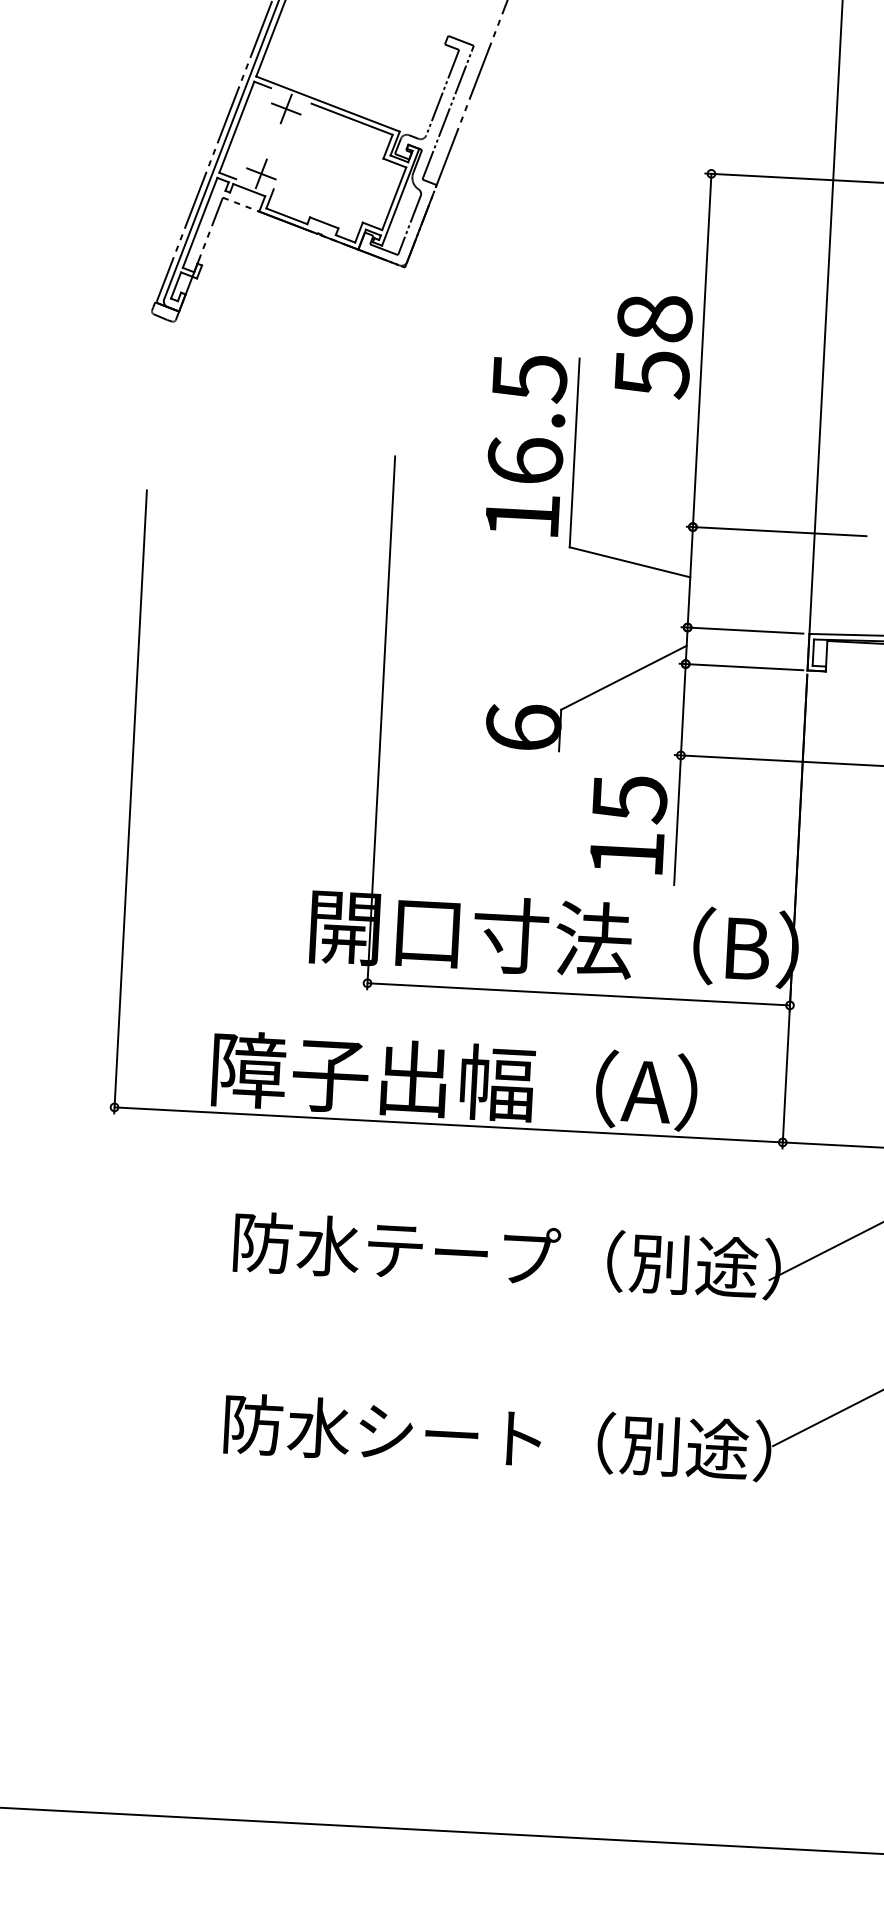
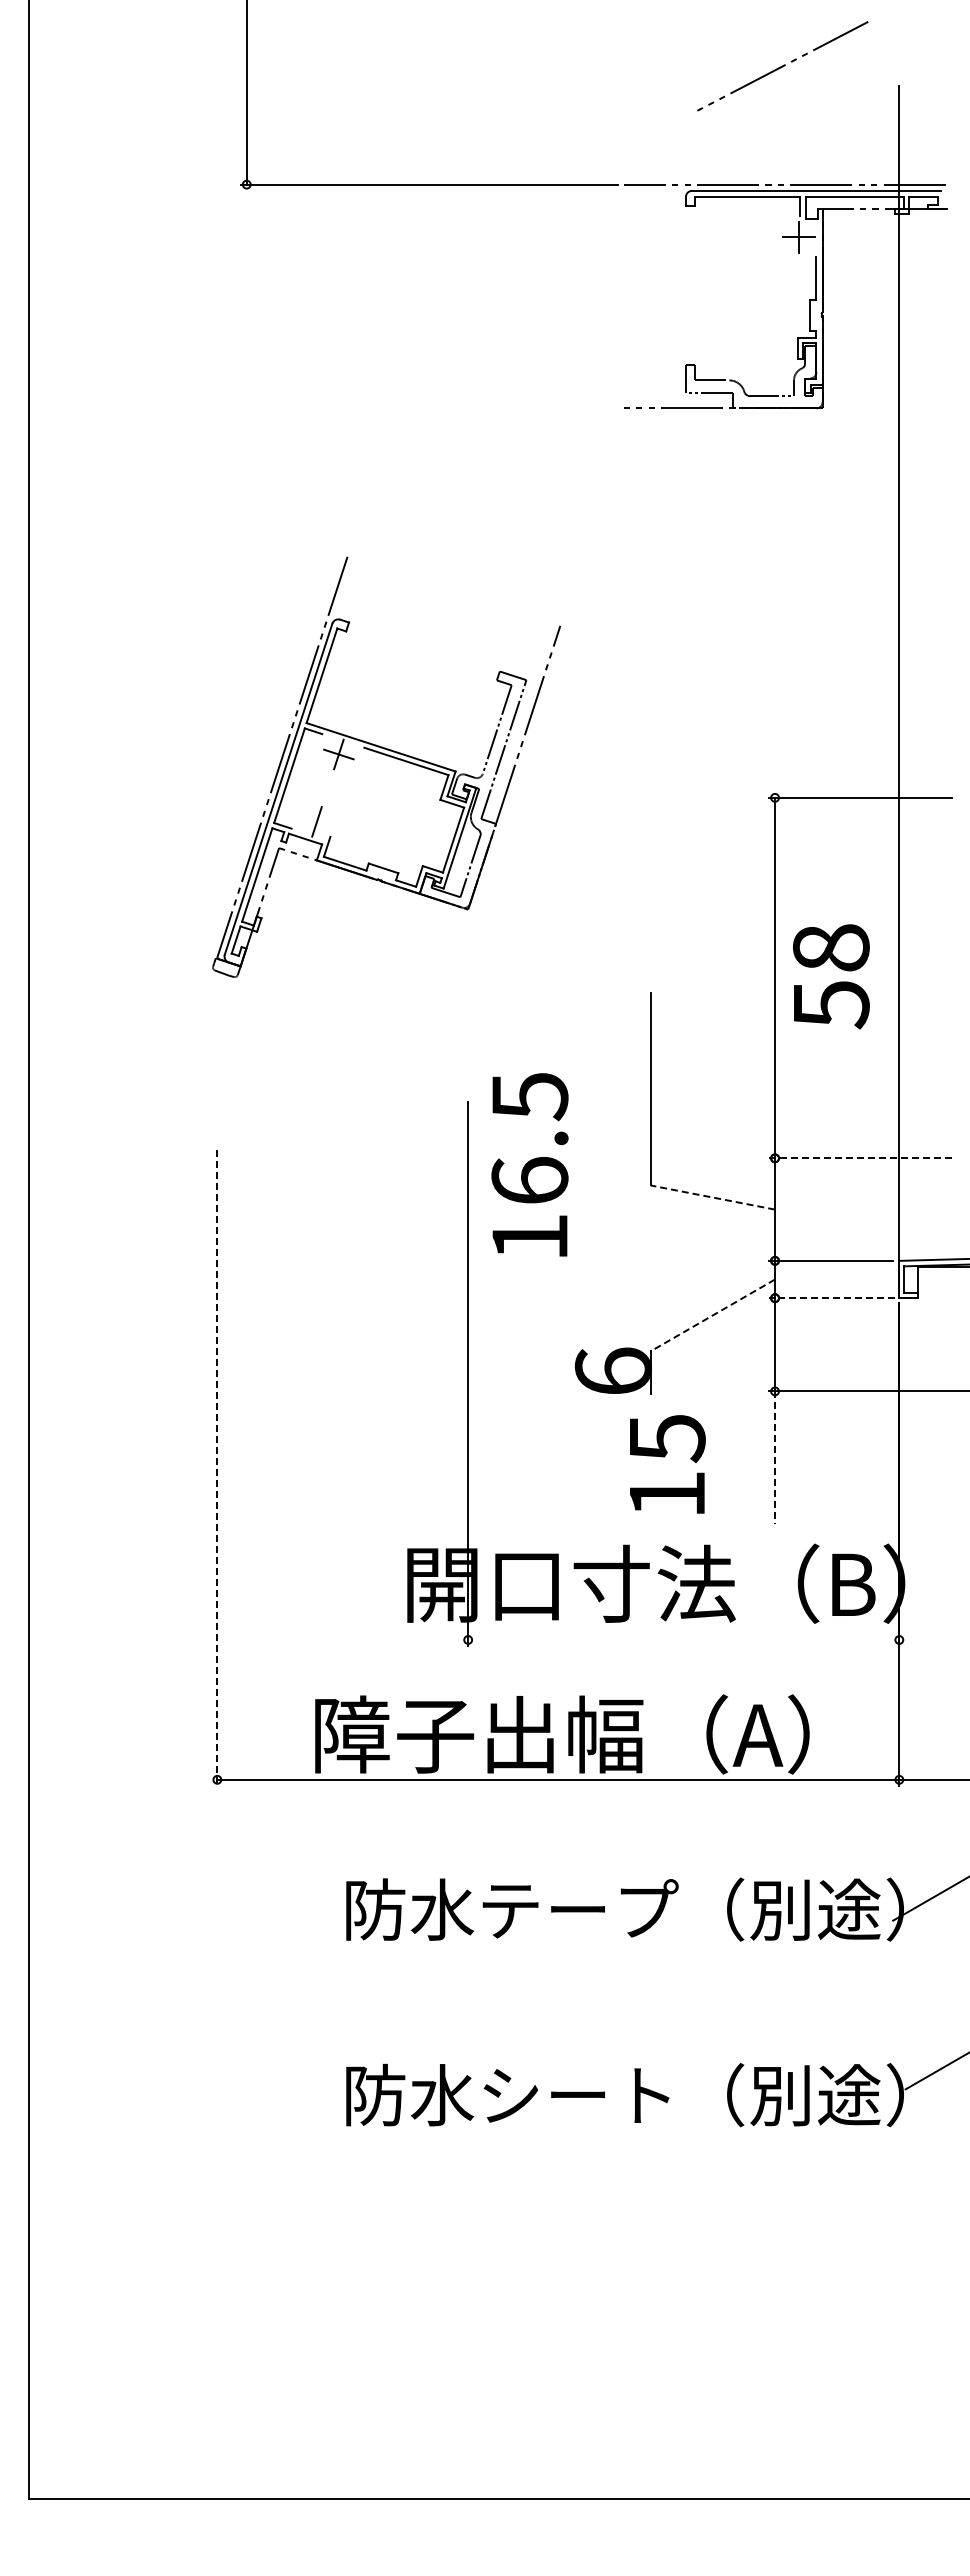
line: (260, 173) -> (316, 821), removed
text: (653, 346) -> (831, 976), moved
text: (525, 444) -> (529, 1164), moved
line: (776, 531) -> (860, 1158), solid -> dashed
line: (629, 562) -> (712, 1197), solid -> dashed
line: (741, 667) -> (831, 1298), solid -> dashed
line: (623, 677) -> (712, 1315), solid -> dashed
line: (130, 802) -> (217, 1468), solid -> dashed
line: (677, 821) -> (775, 1458), solid -> dashed
text: (628, 824) -> (667, 1464), moved
line: (578, 993) -> (683, 1639), removed

